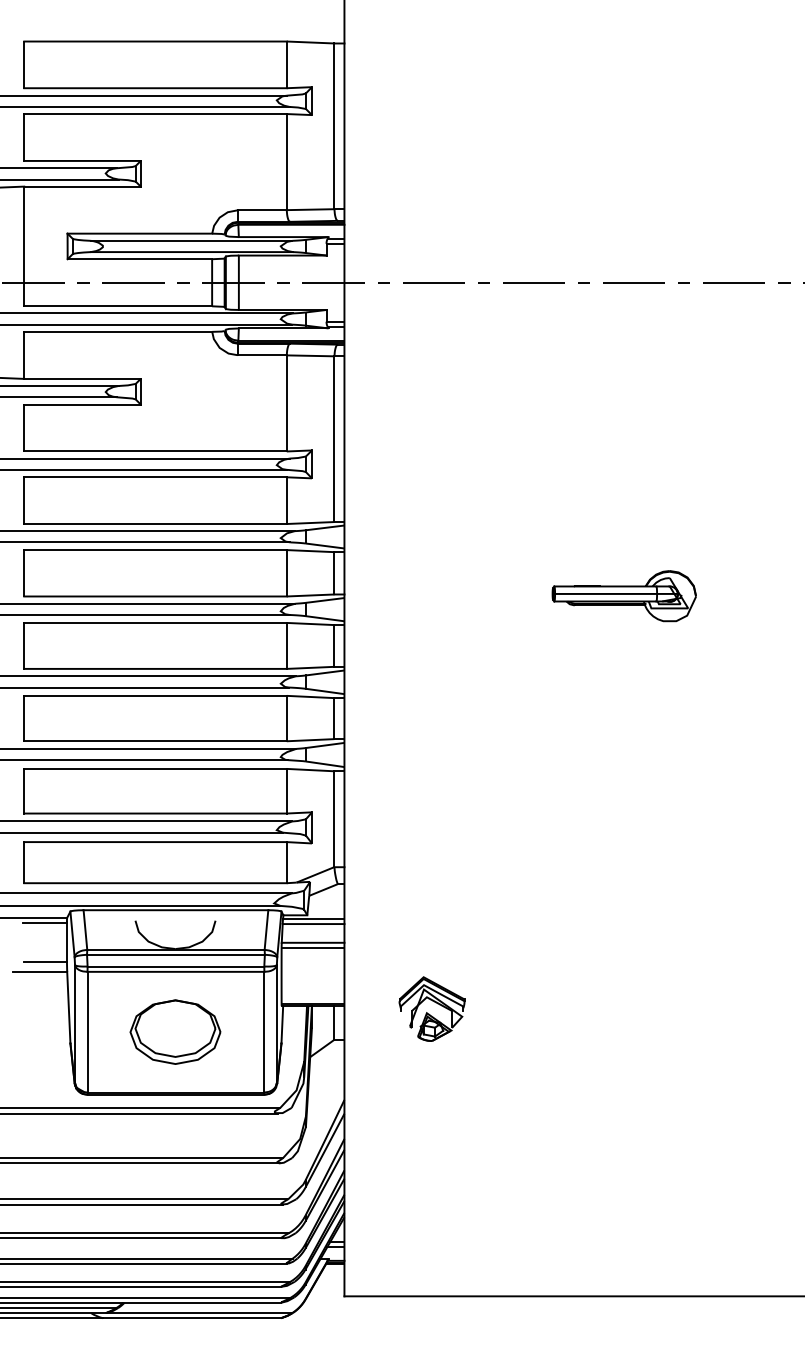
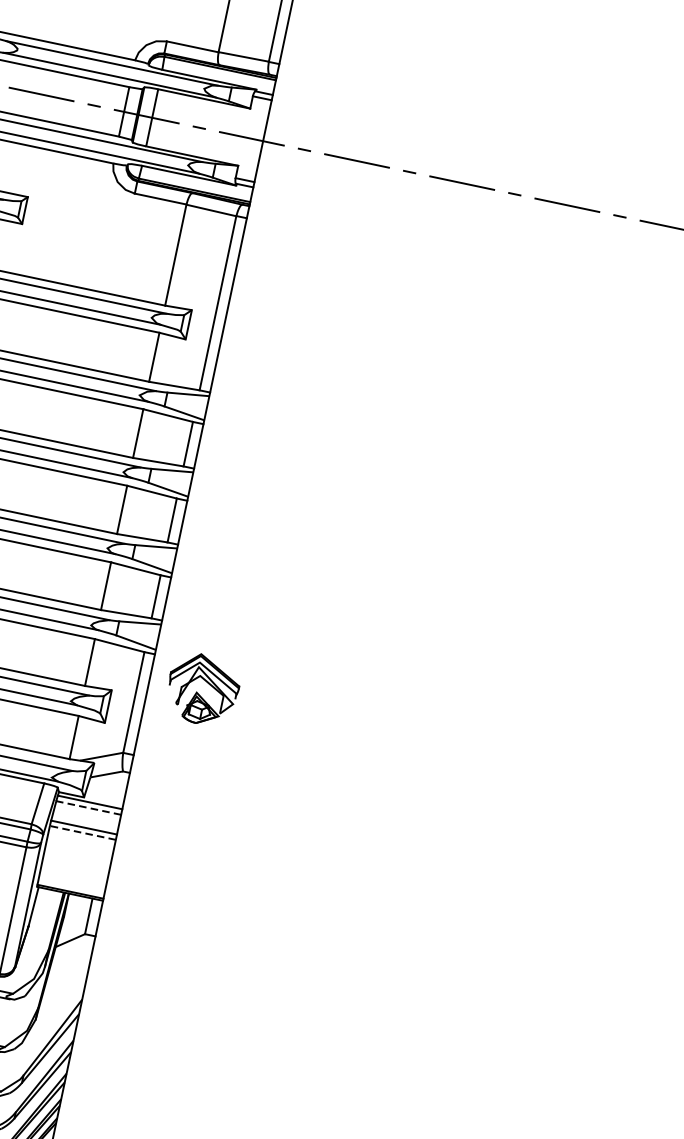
part: (623, 596) -> (486, 532), removed
line: (313, 924) -> (88, 808), solid -> dashed
line: (312, 947) -> (82, 832), solid -> dashed
part: (431, 1008) -> (202, 688), moved

